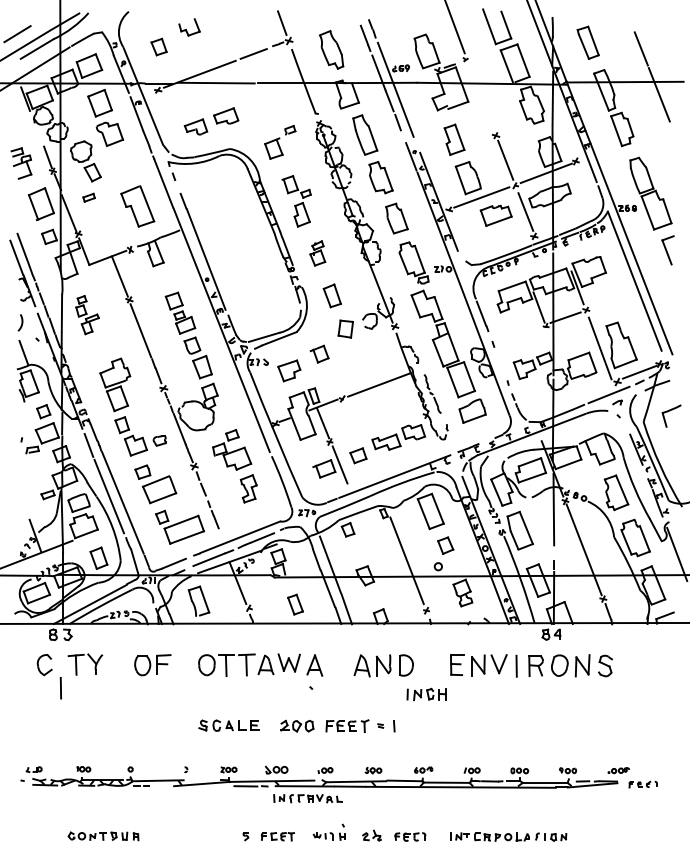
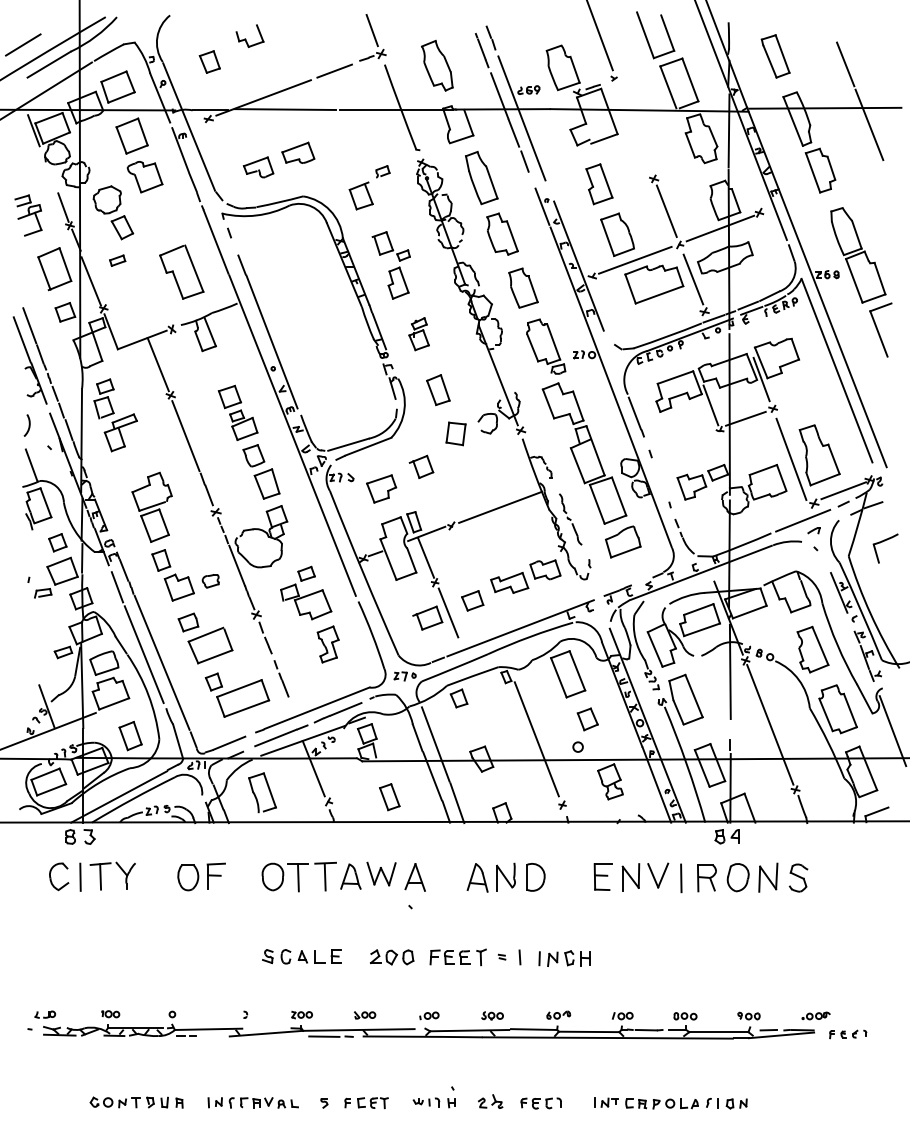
part: (496, 215) -> (654, 284), size x1.43
part: (667, 249) -> (880, 329), size x1.43
part: (87, 315) -> (115, 415), size x1.43
line: (60, 687) -> (80, 876), moved
part: (426, 694) -> (564, 958), moved
part: (277, 770) -> (365, 1015), size x0.71
part: (307, 798) -> (252, 1102), moved

